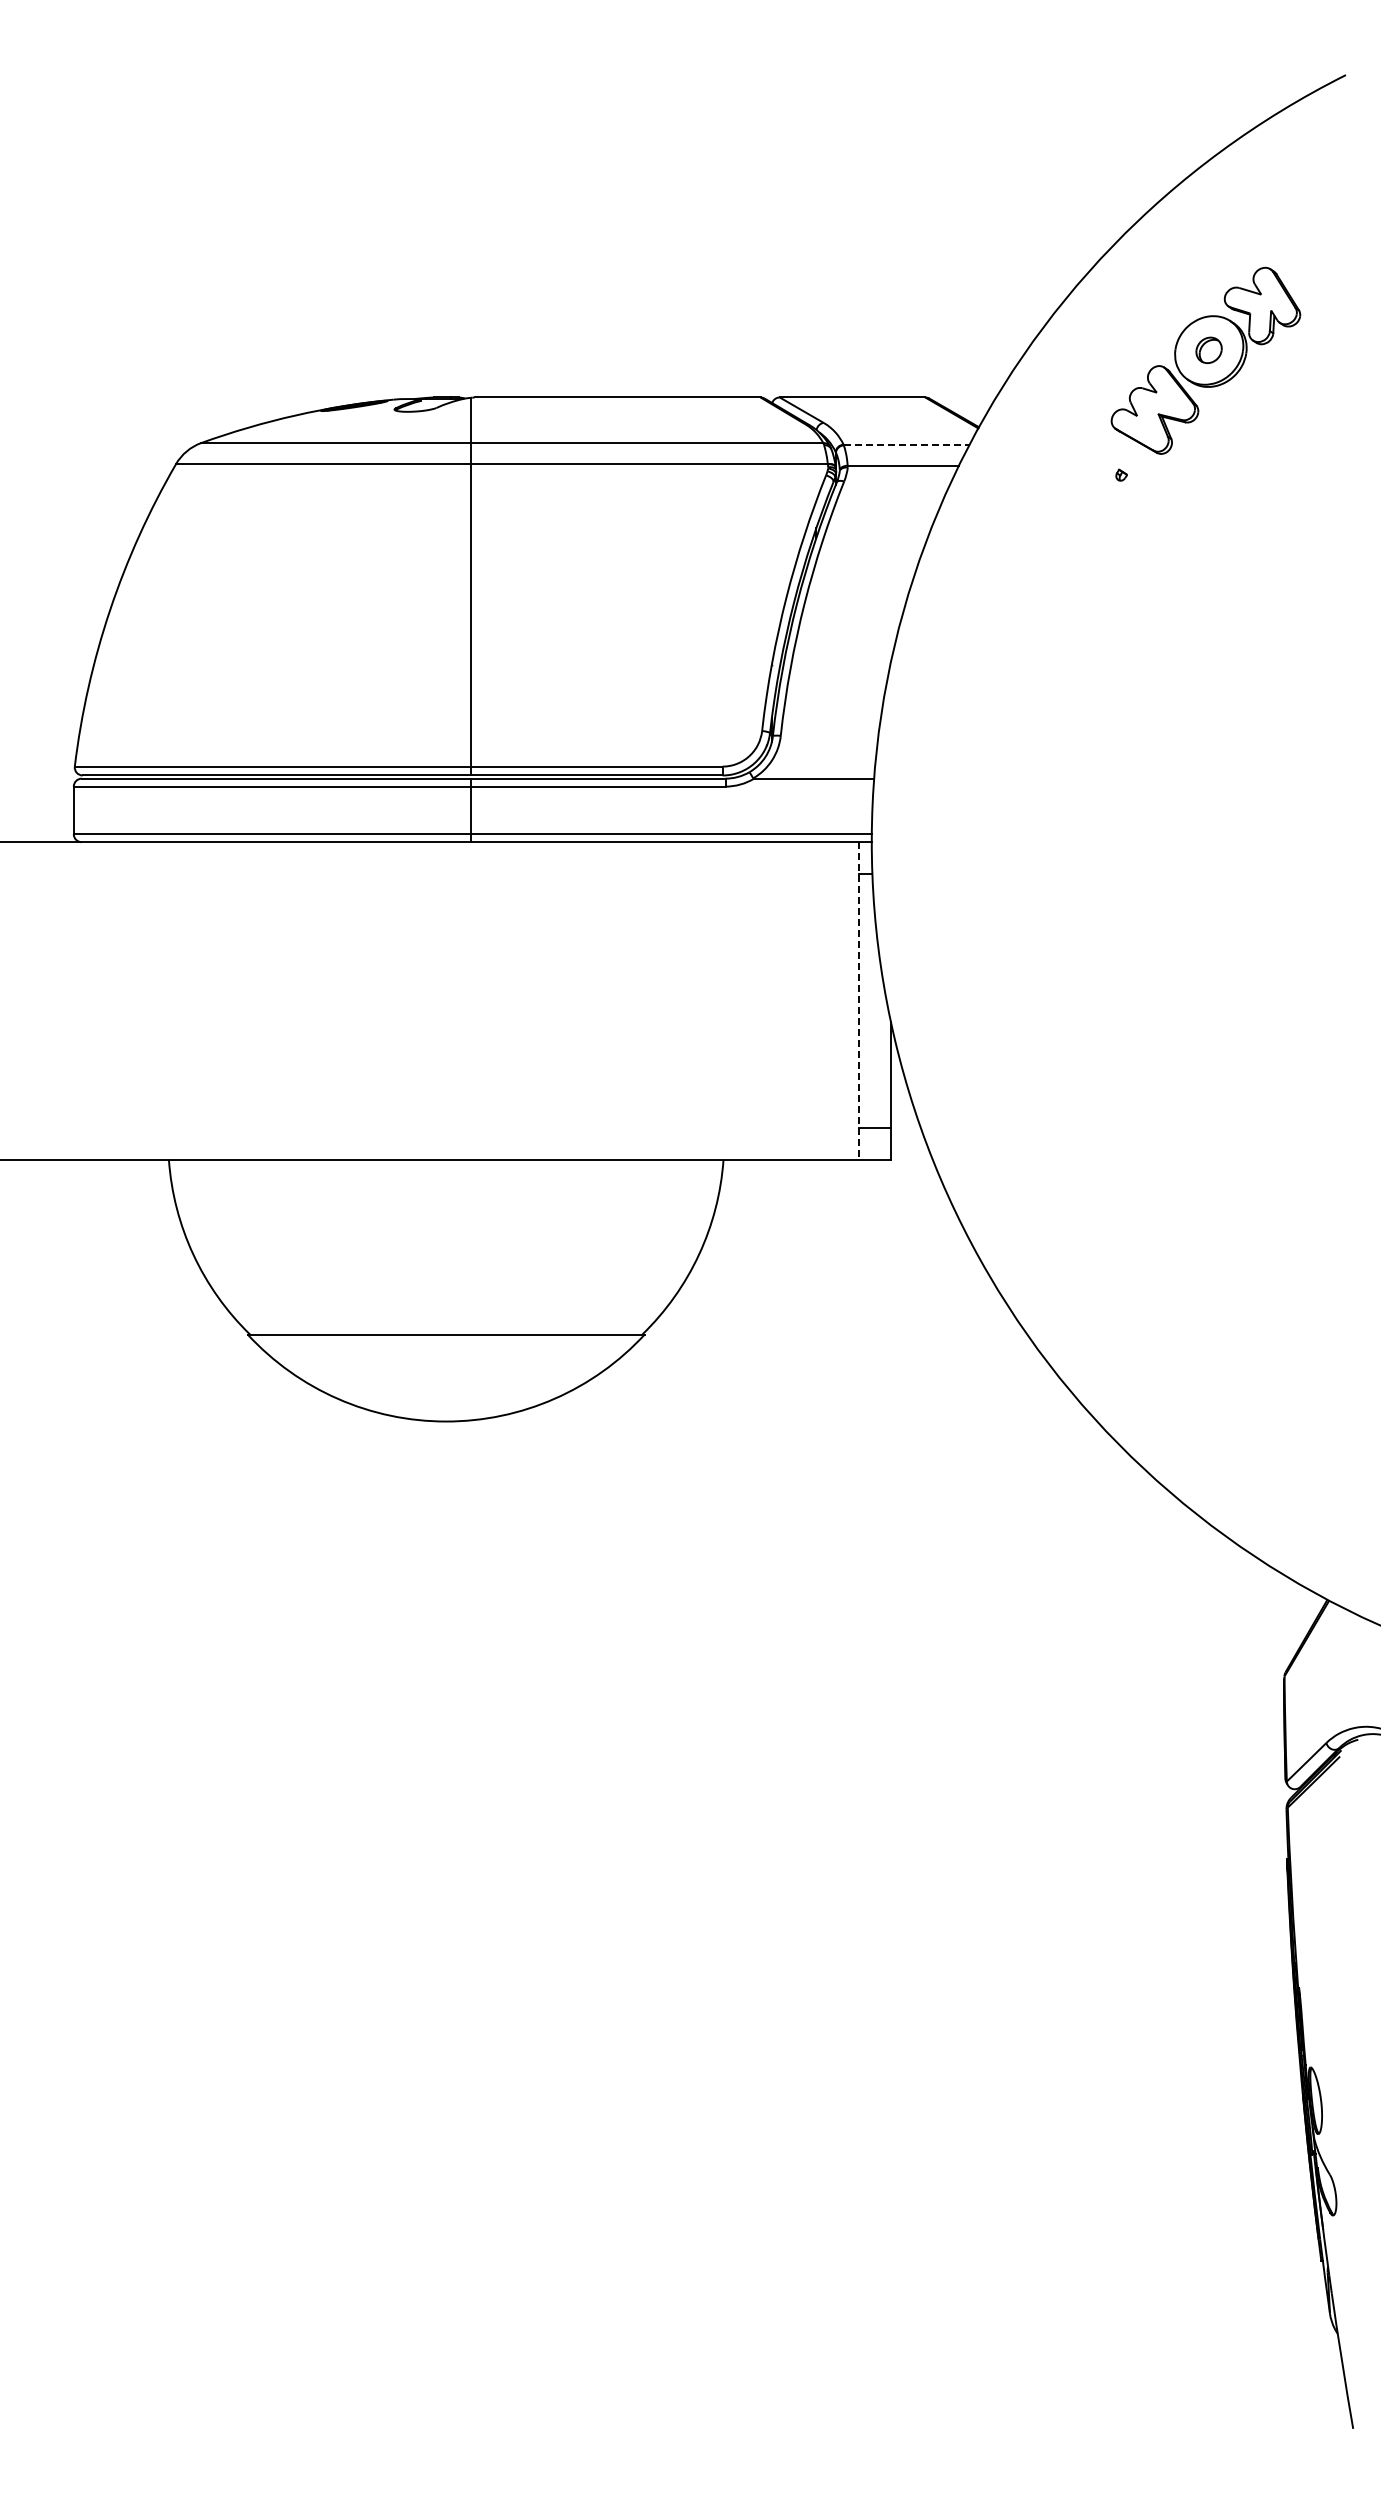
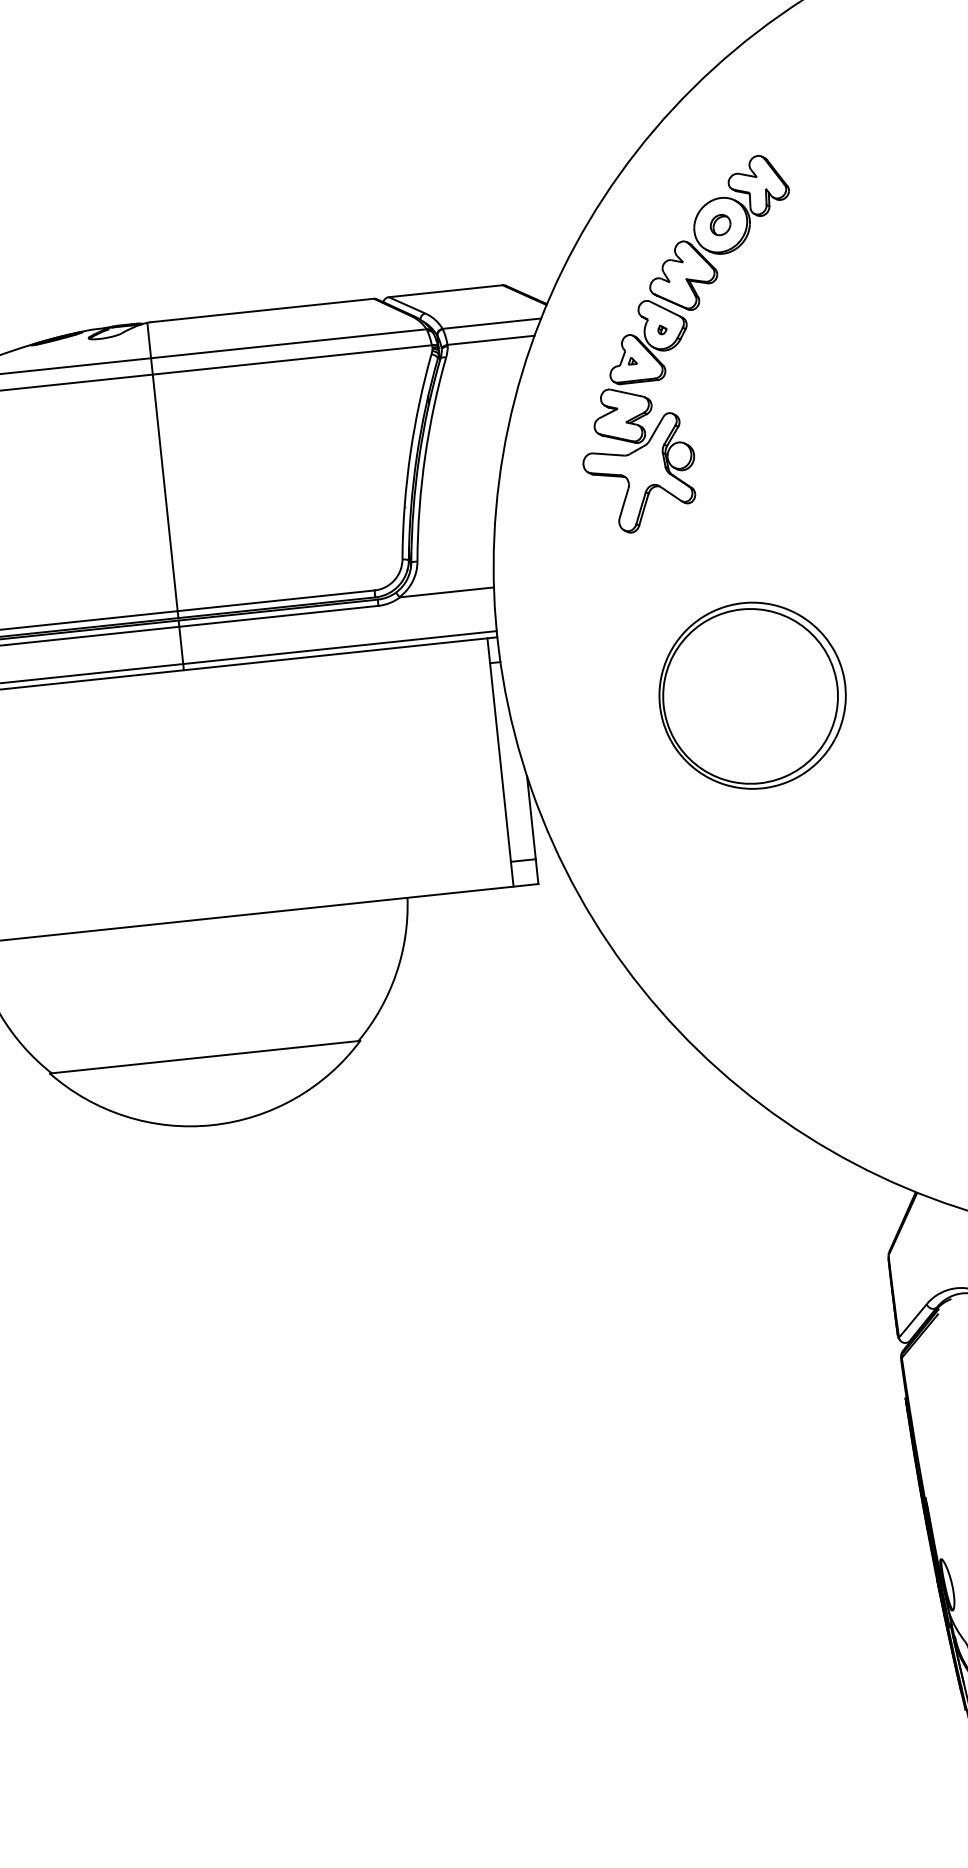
line: (906, 444) -> (491, 323), dashed -> solid
part: (1077, 581) -> (636, 416), added
part: (1186, 949) -> (752, 695), added
line: (859, 1001) -> (500, 762), dashed -> solid

